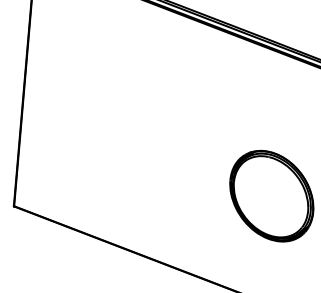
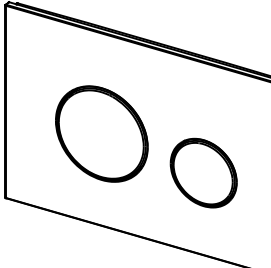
part: (144, 133) -> (101, 133), added

